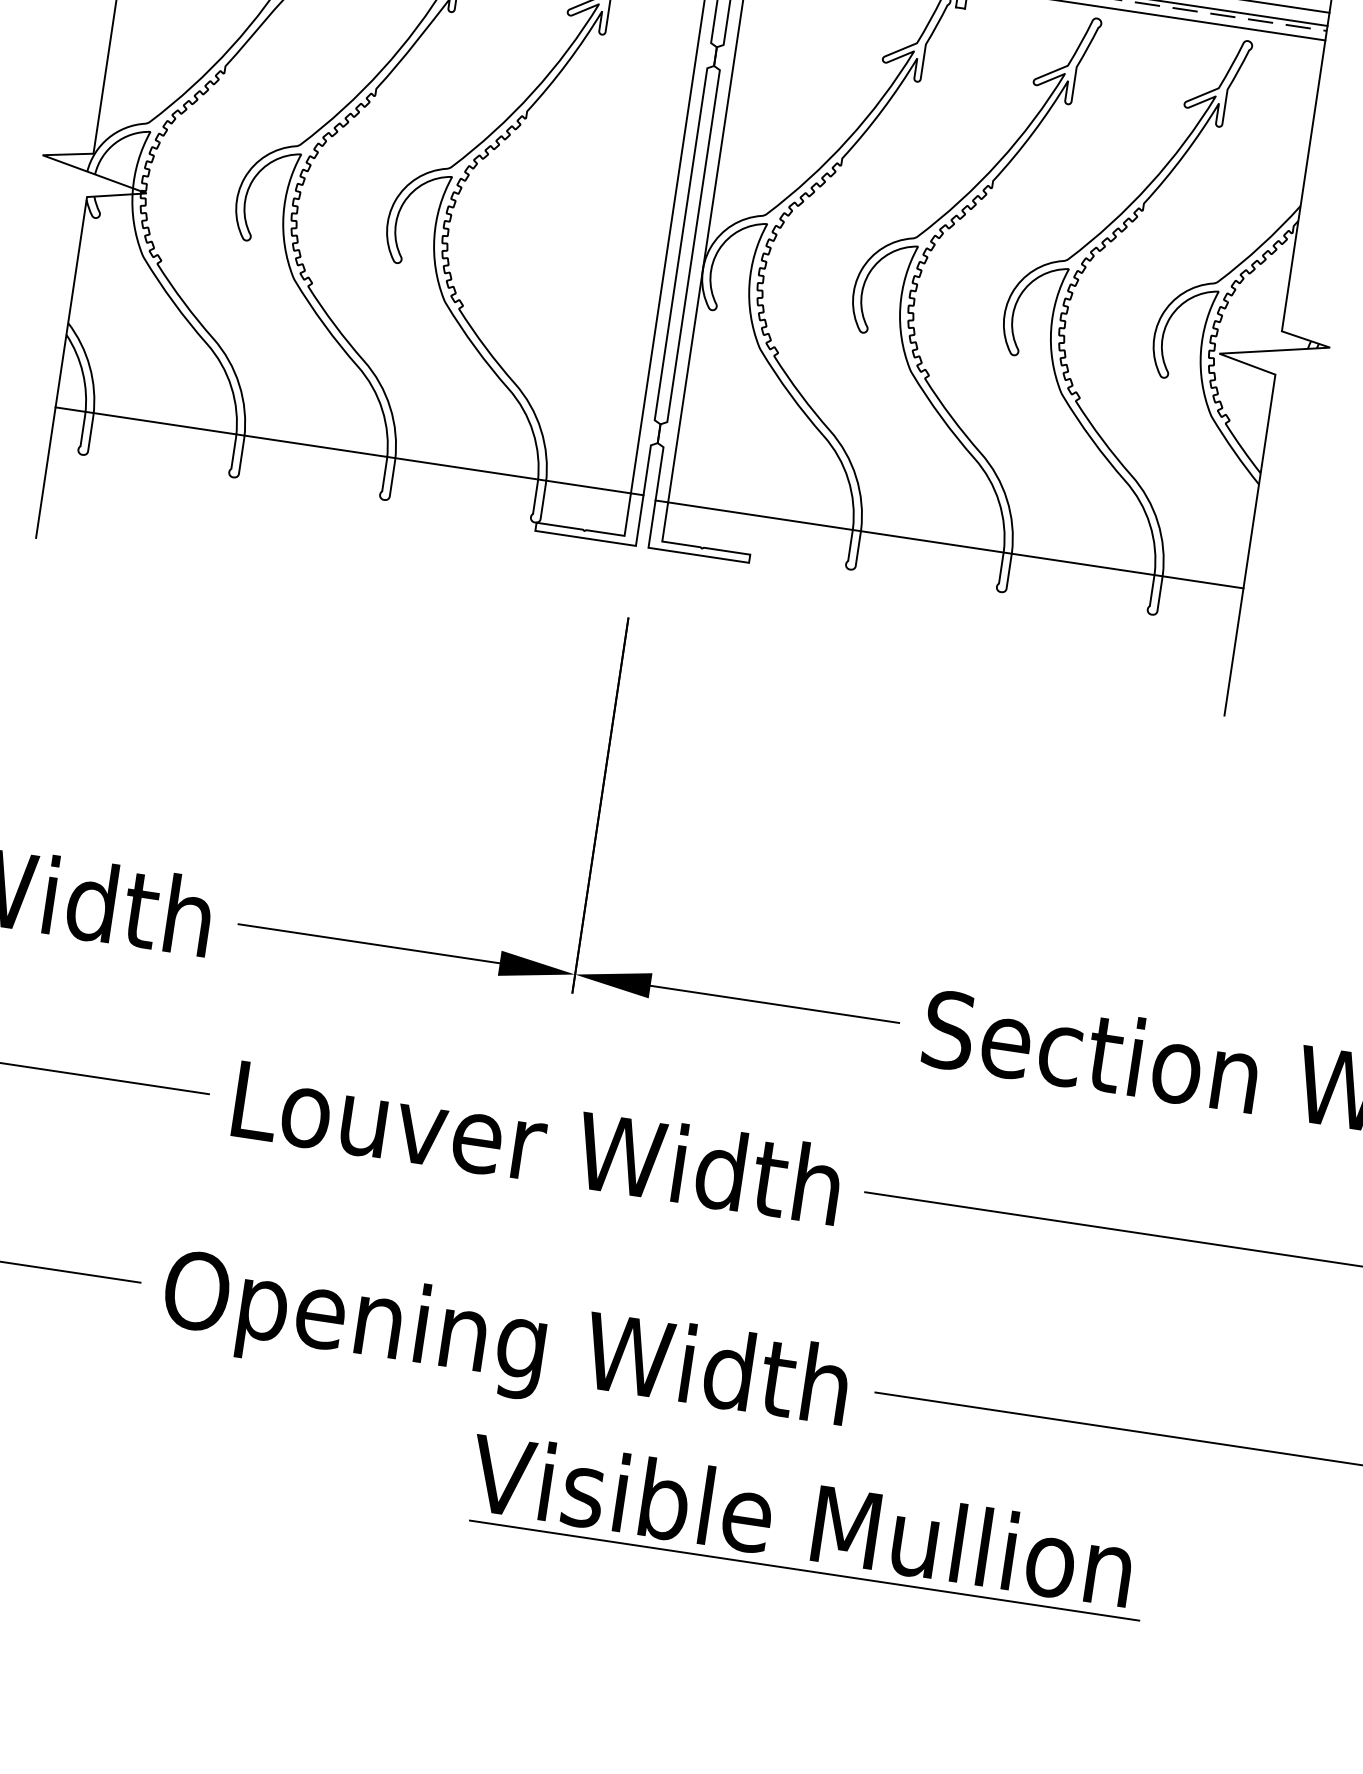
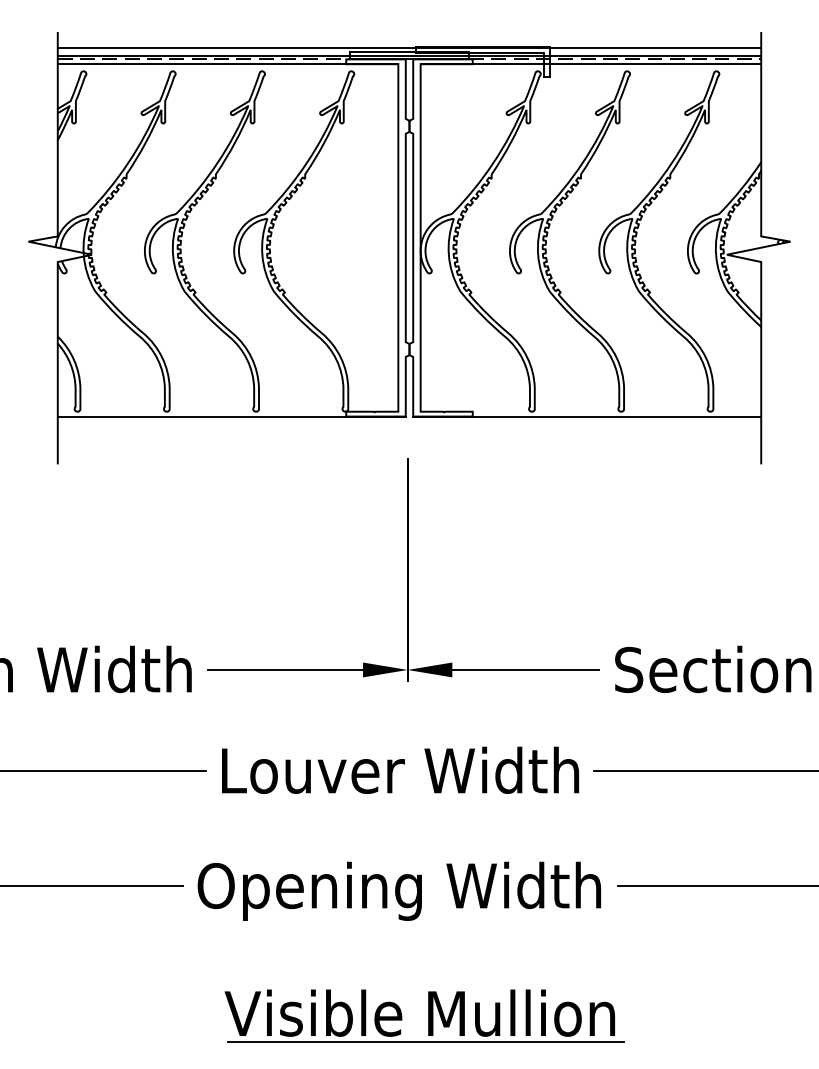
line: (349, 451) -> (231, 416), moved
line: (950, 544) -> (587, 416), moved
part: (808, 1525) -> (424, 1015), moved

